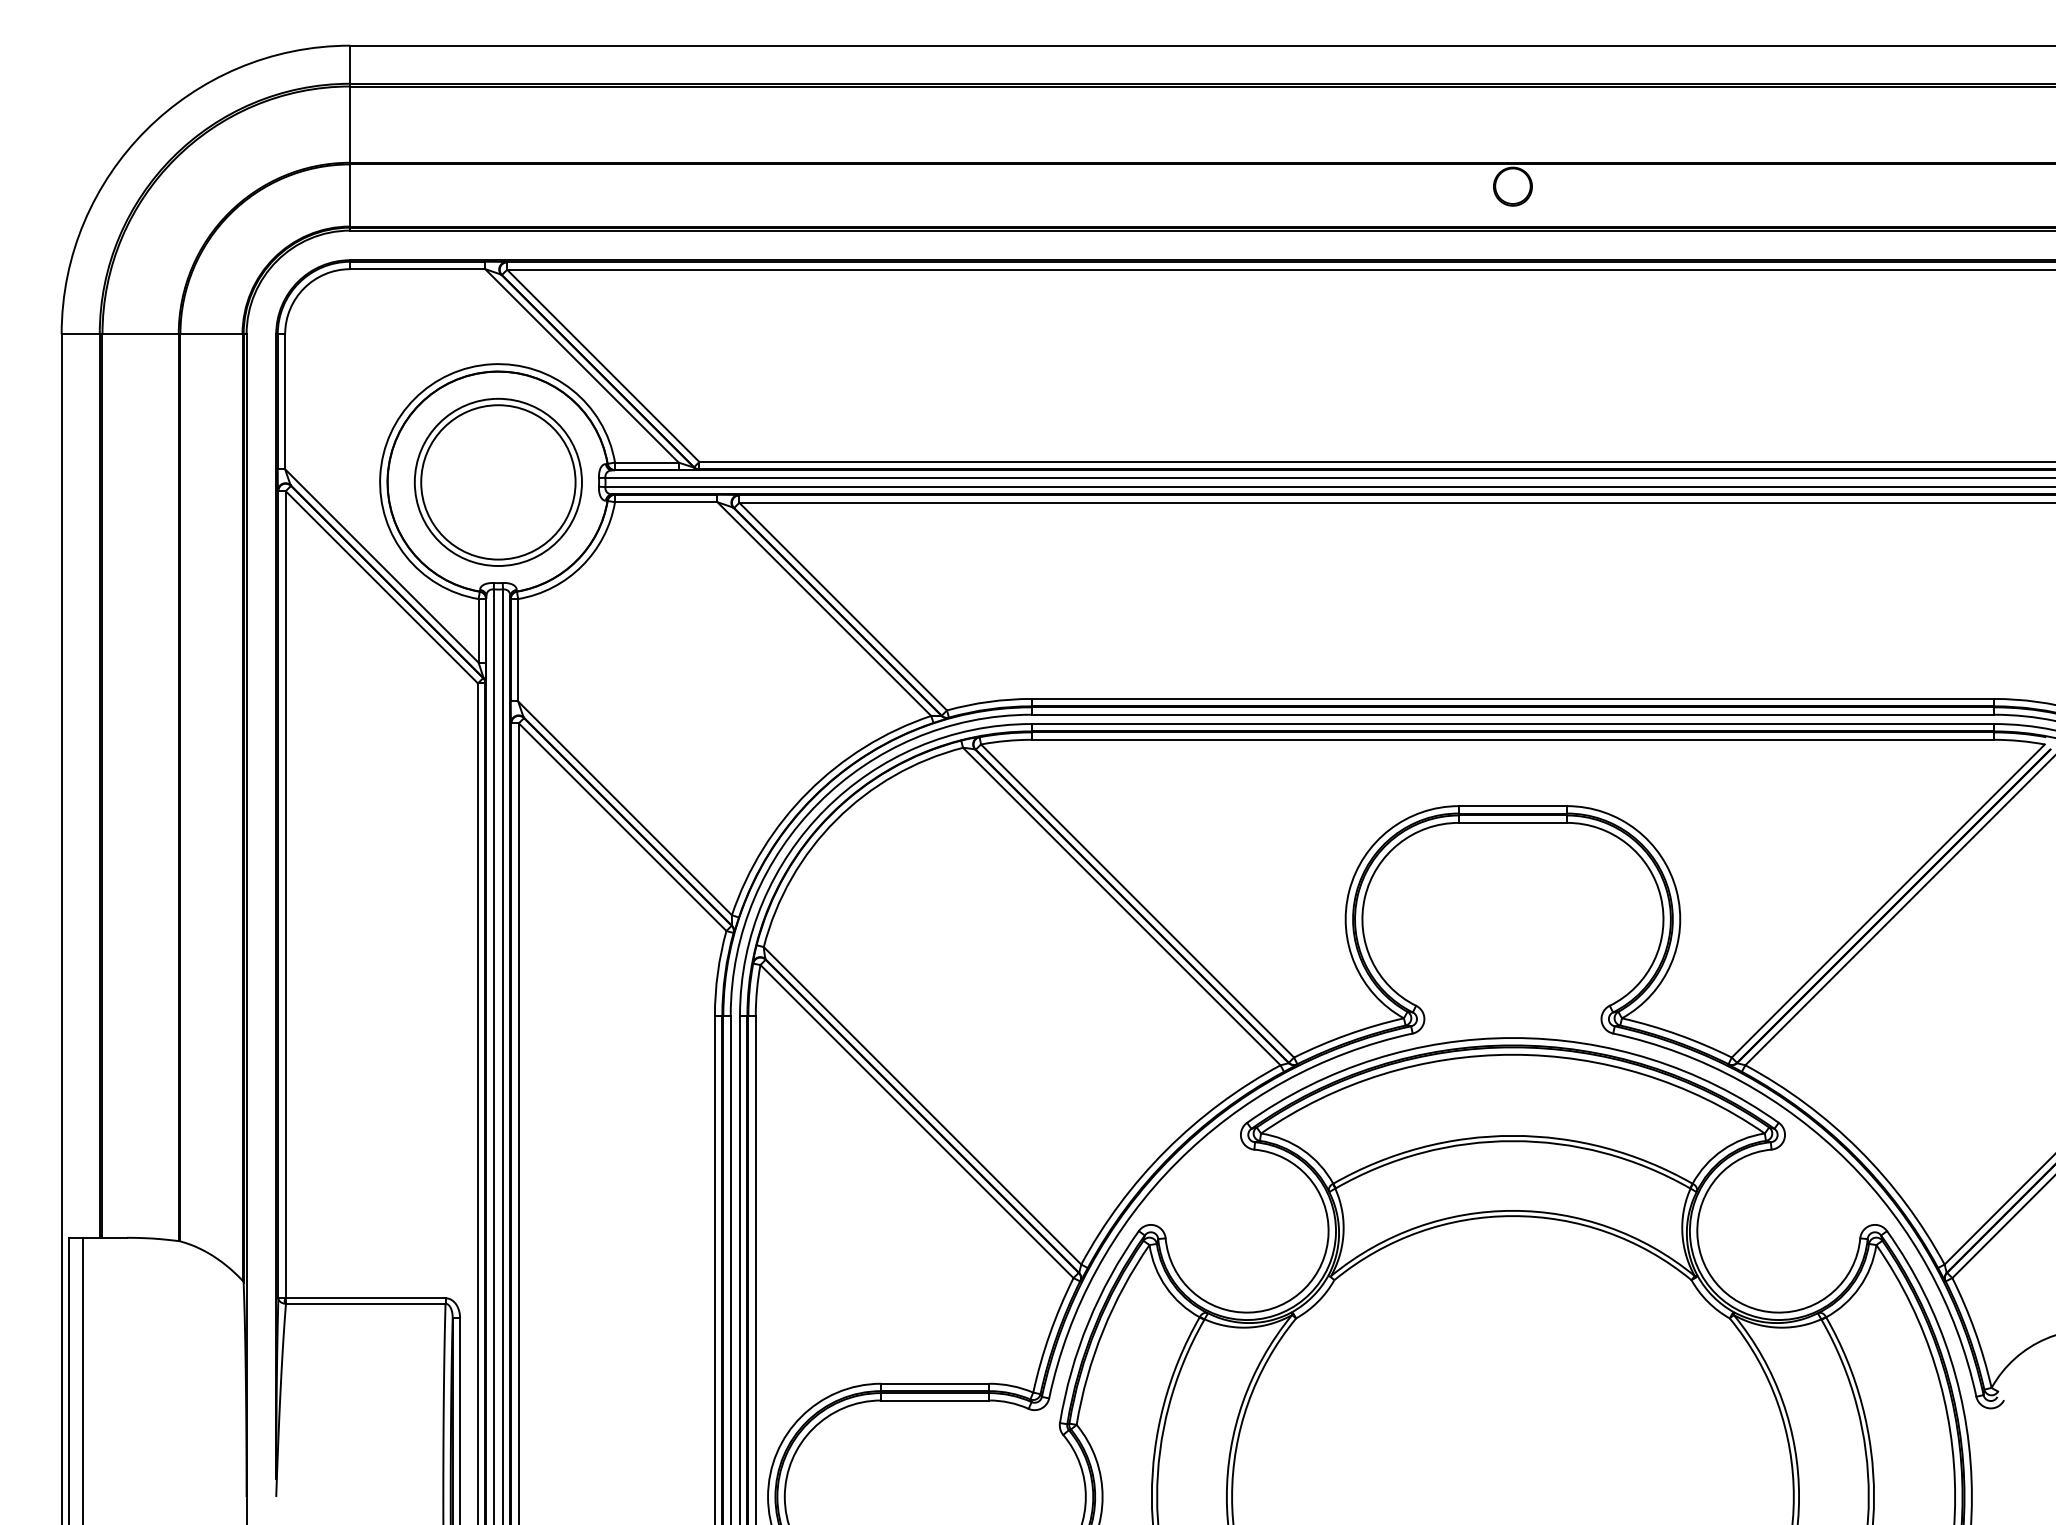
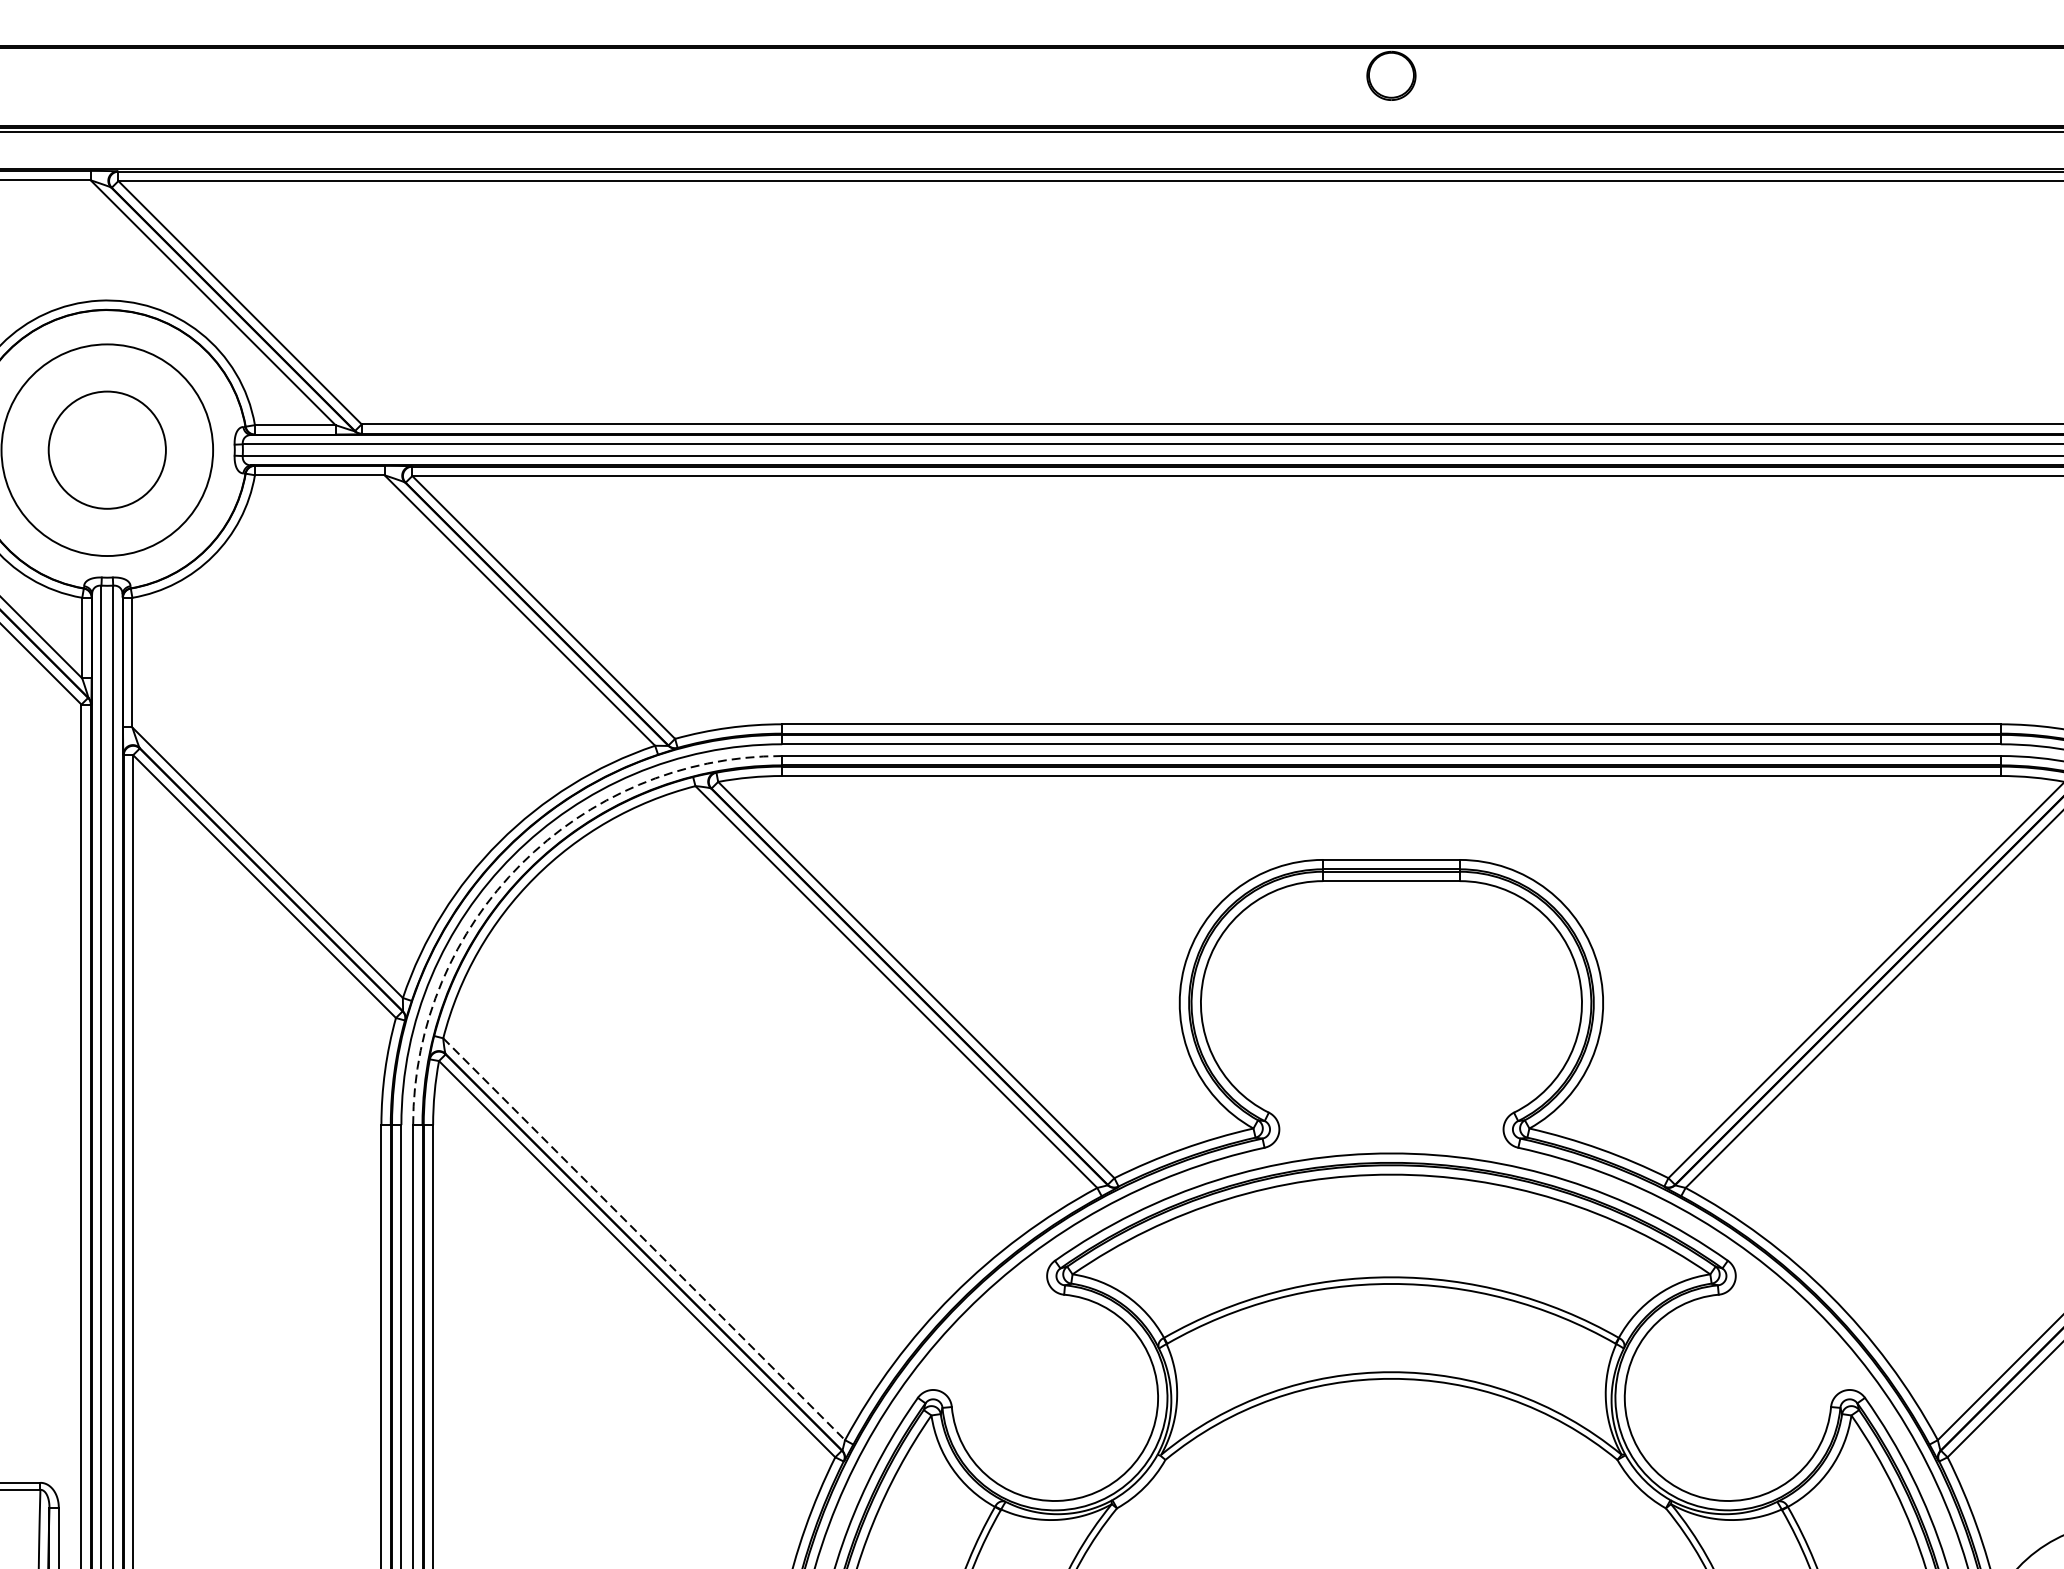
circle: (498, 482) -> (107, 450), size x0.6
arc: (825, 809) -> (521, 864), solid -> dashed
line: (922, 1106) -> (644, 1240), solid -> dashed

